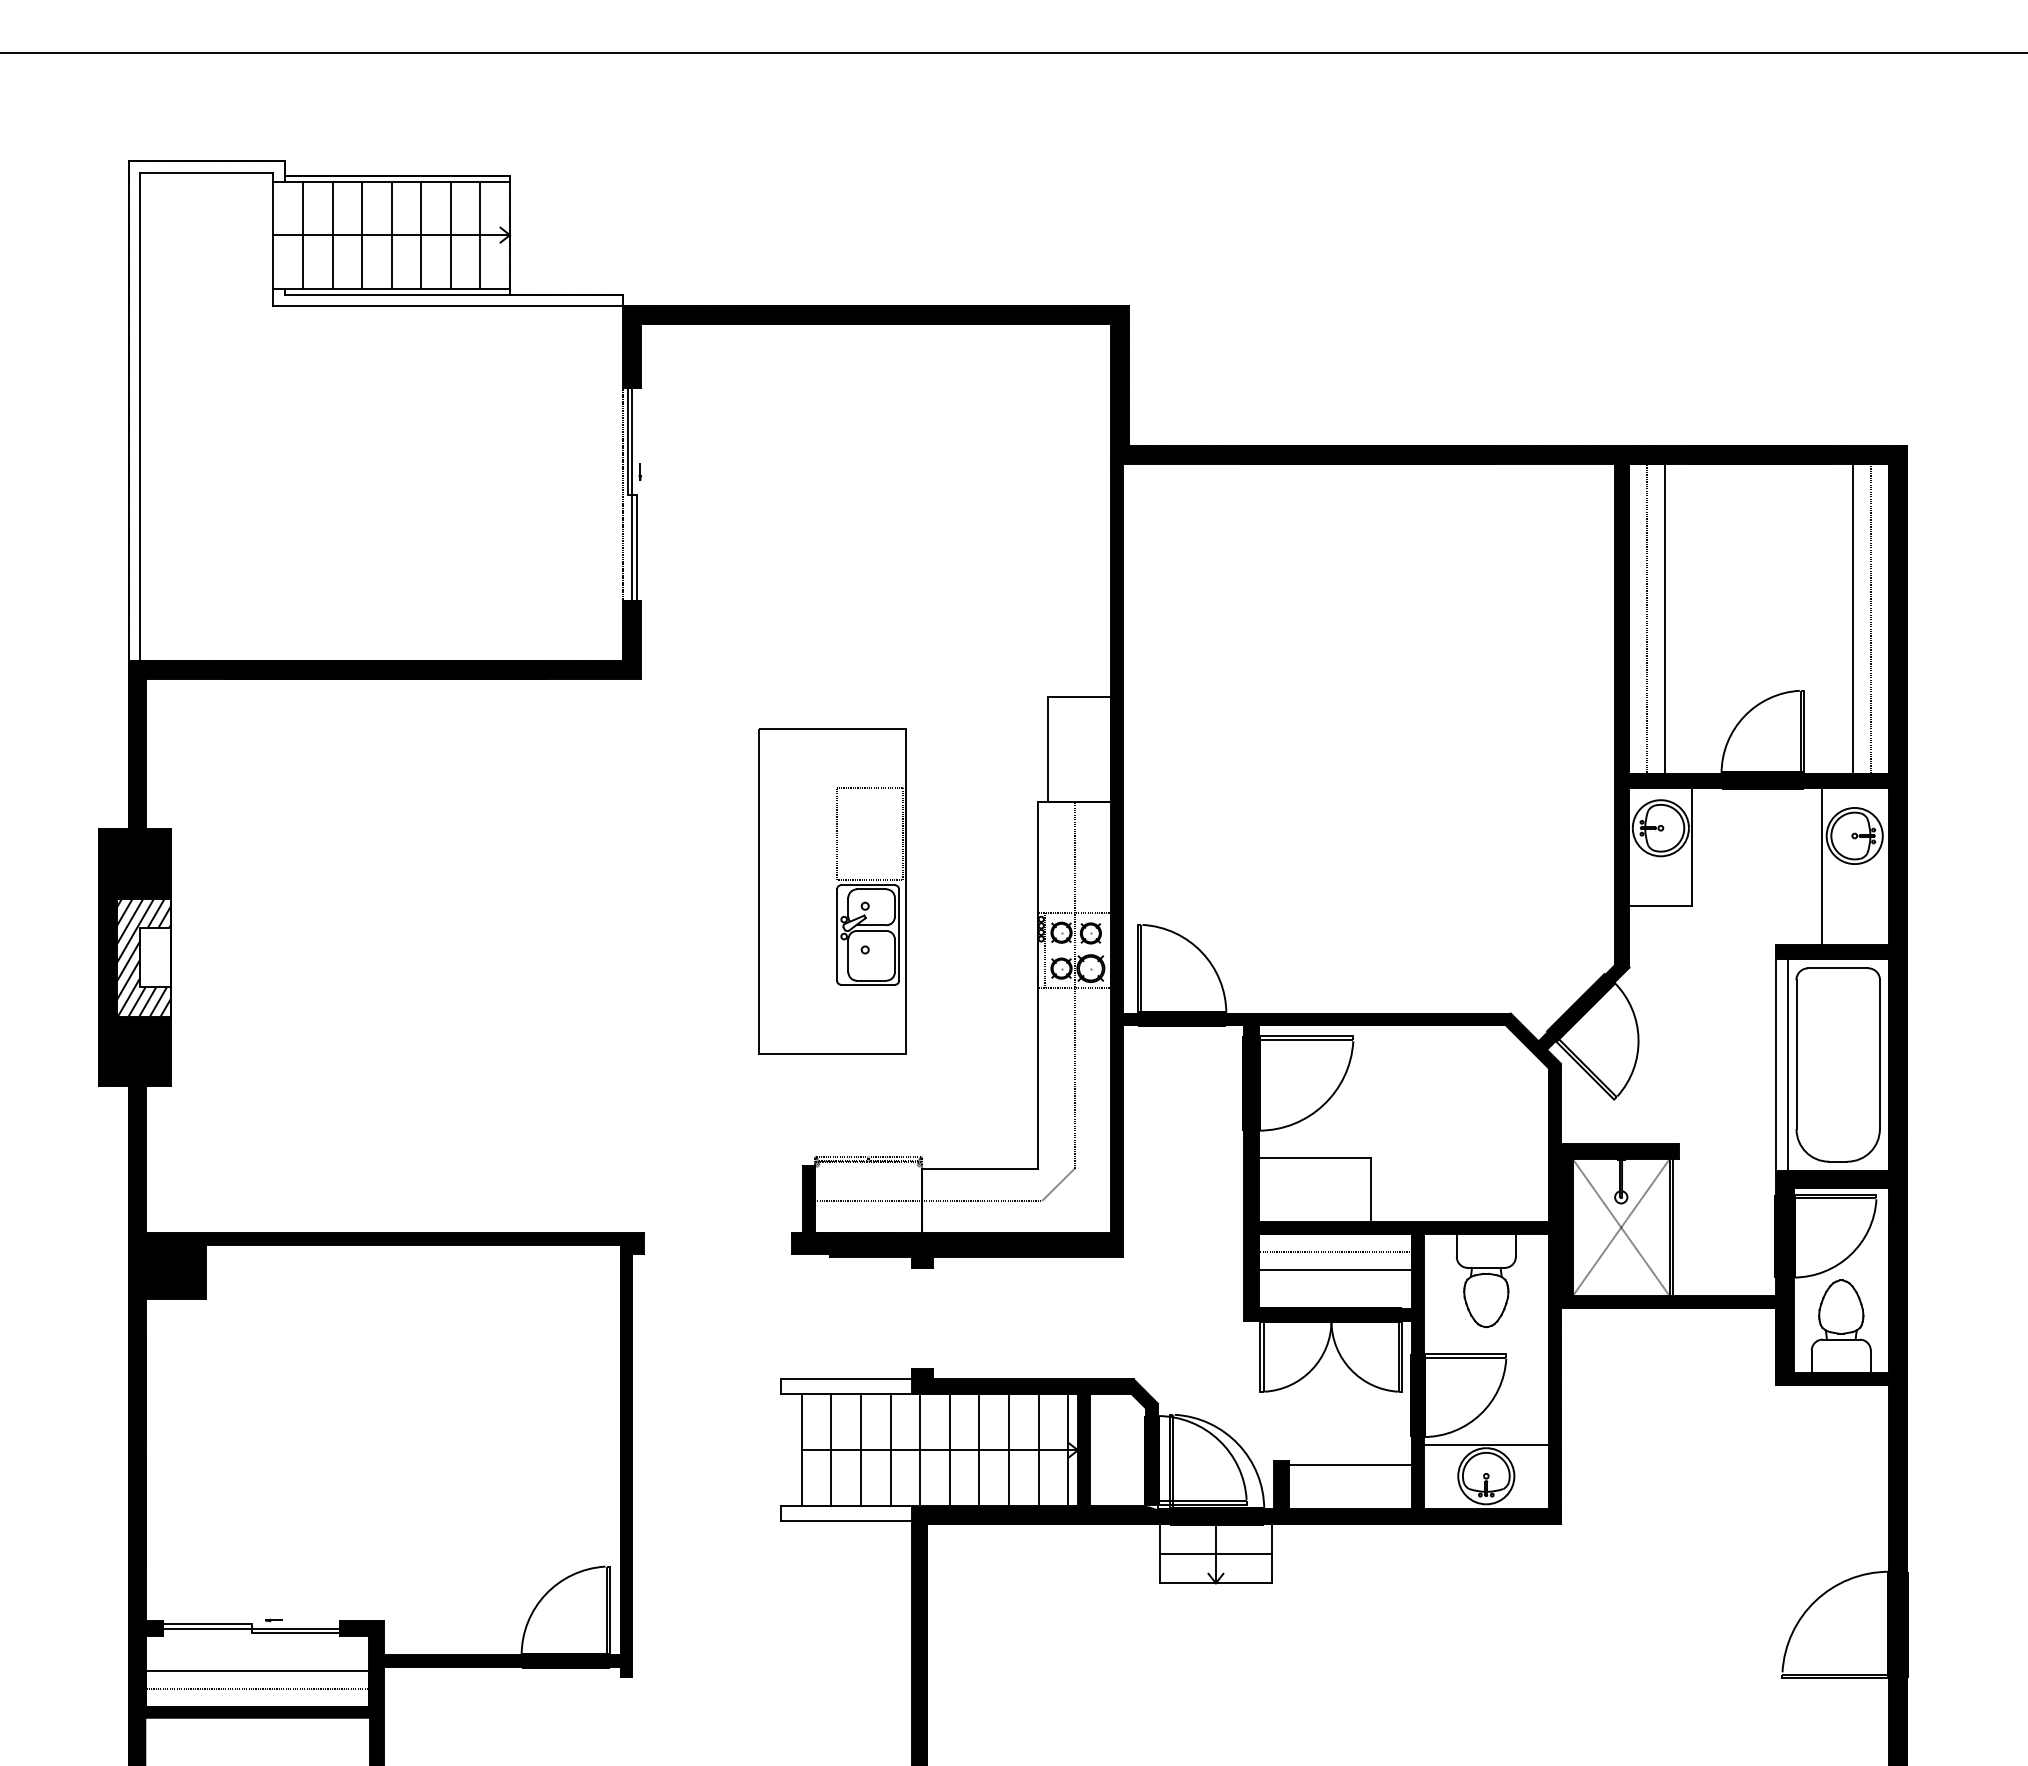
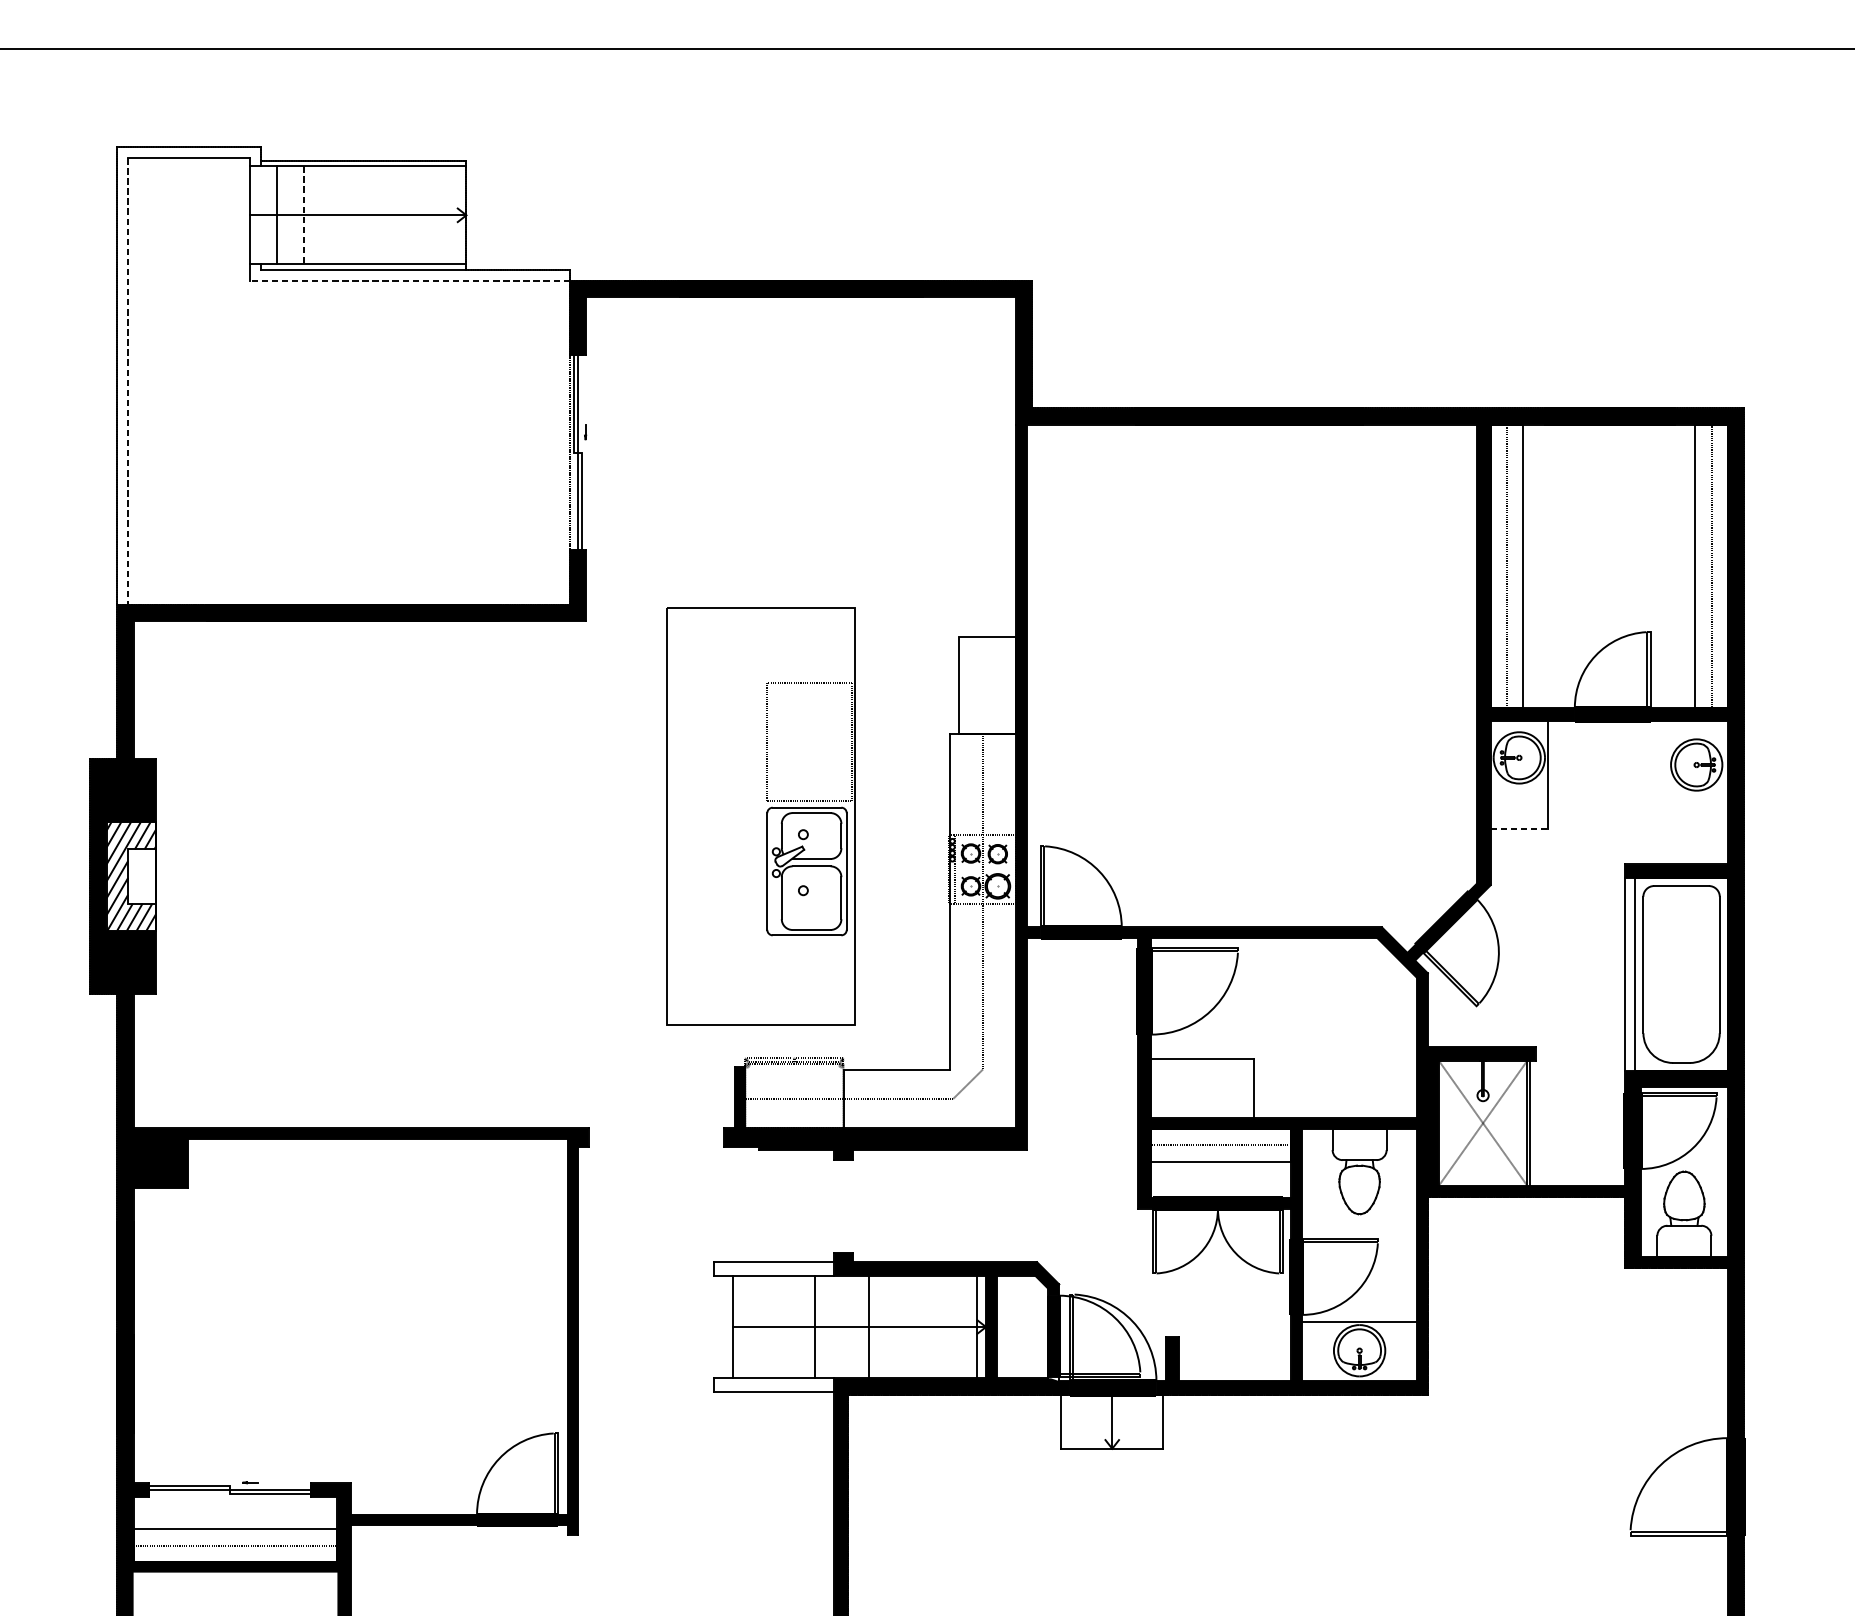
line: (362, 234) -> (331, 214), removed
line: (391, 234) -> (357, 214), removed
line: (421, 234) -> (385, 214), removed
line: (450, 234) -> (411, 214), removed
line: (480, 234) -> (439, 214), removed
line: (332, 235) -> (303, 215), solid -> dashed
line: (448, 306) -> (410, 280), solid -> dashed
line: (140, 417) -> (128, 382), solid -> dashed
line: (1821, 866) -> (1666, 792), removed
part: (832, 891) -> (761, 815), size x1.4
line: (1661, 905) -> (1519, 828), solid -> dashed
line: (831, 1450) -> (760, 1327), removed
line: (861, 1450) -> (787, 1327), removed
line: (920, 1450) -> (841, 1327), removed
line: (979, 1450) -> (895, 1327), removed
line: (1008, 1450) -> (922, 1327), removed
line: (1038, 1450) -> (949, 1327), removed
line: (1350, 1464) -> (1235, 1340), removed
line: (1215, 1553) -> (1111, 1421), removed

